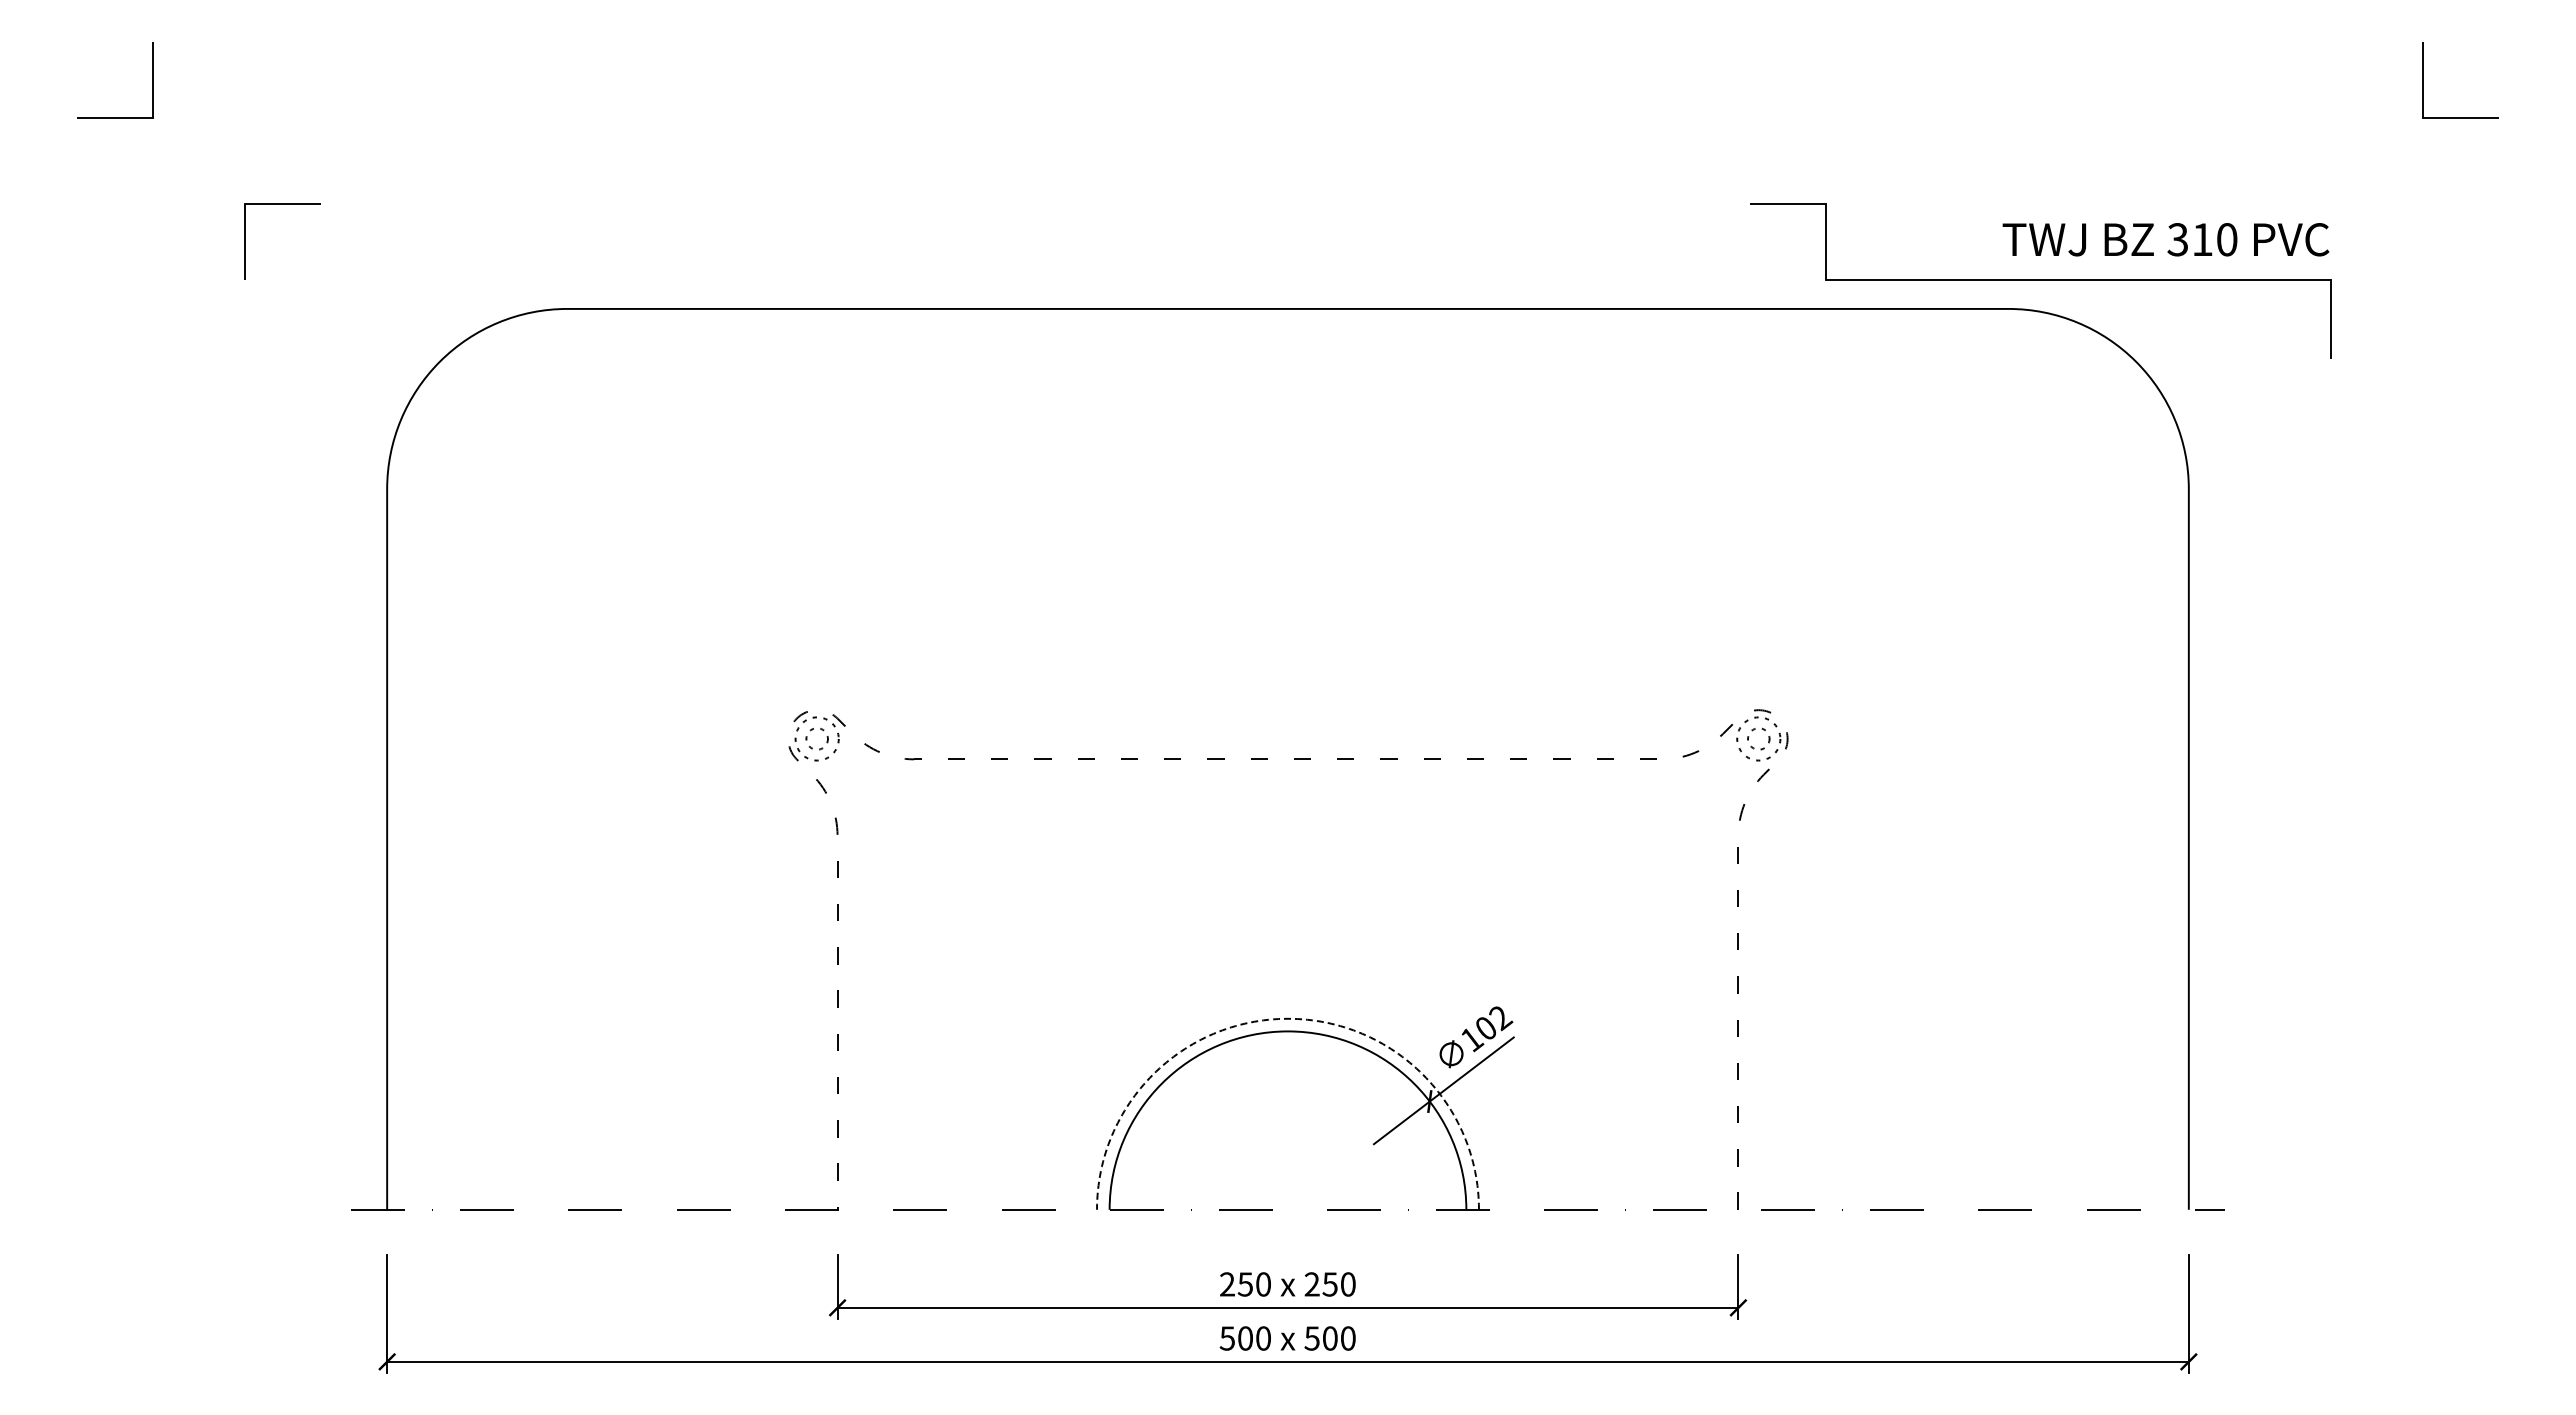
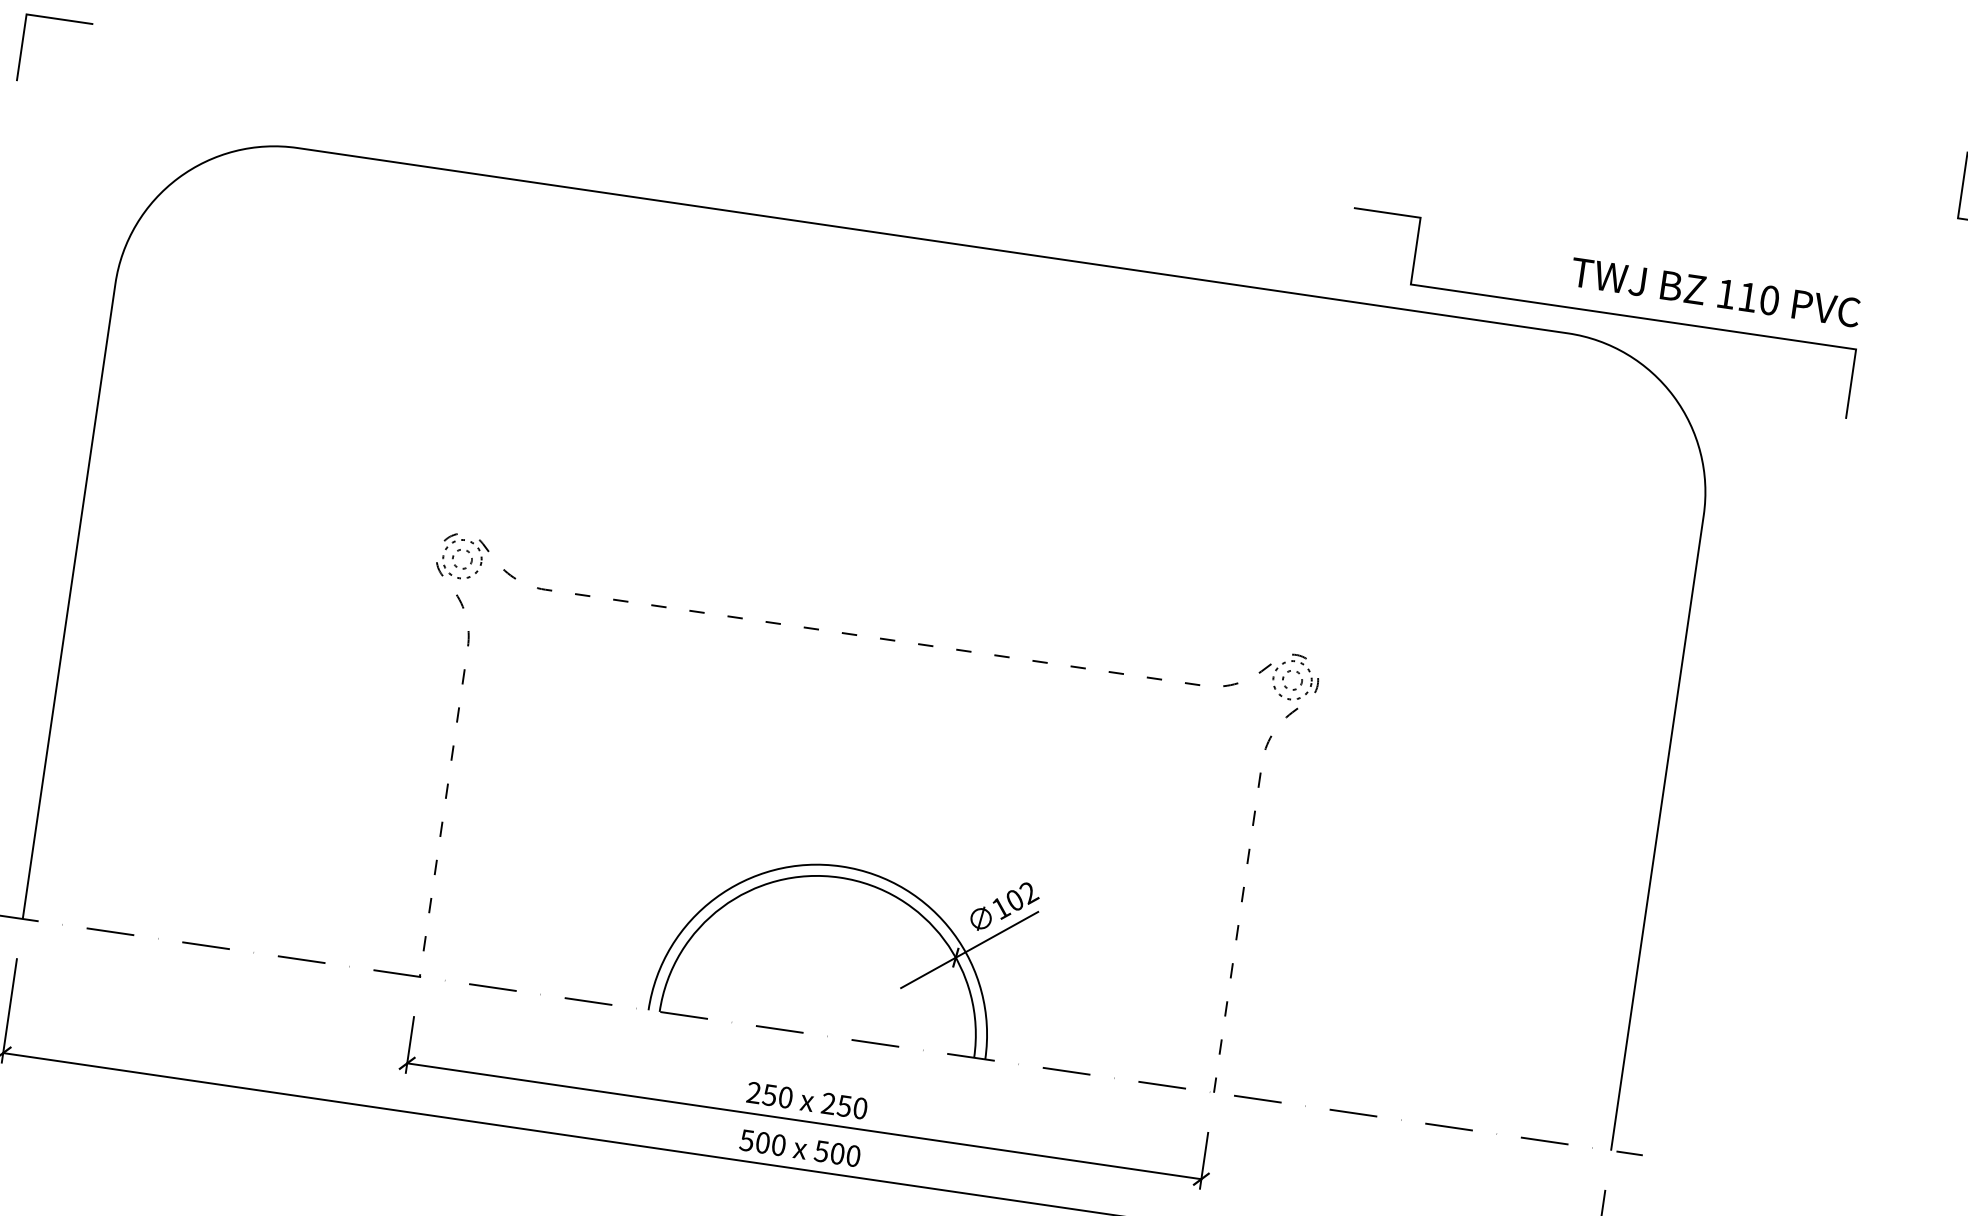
text: (2177, 239) -> (1725, 293), 310 -> 110
arc: (1287, 1018) -> (841, 866), dashed -> solid

